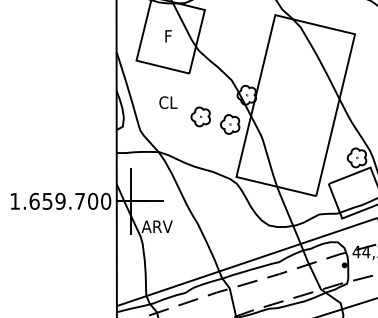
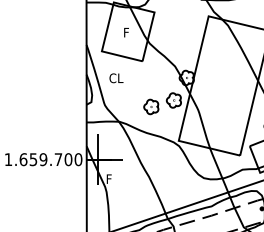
text: (168, 102) -> (116, 78), moved
part: (200, 116) -> (151, 106), moved
text: (156, 226) -> (117, 178), ARV -> F

